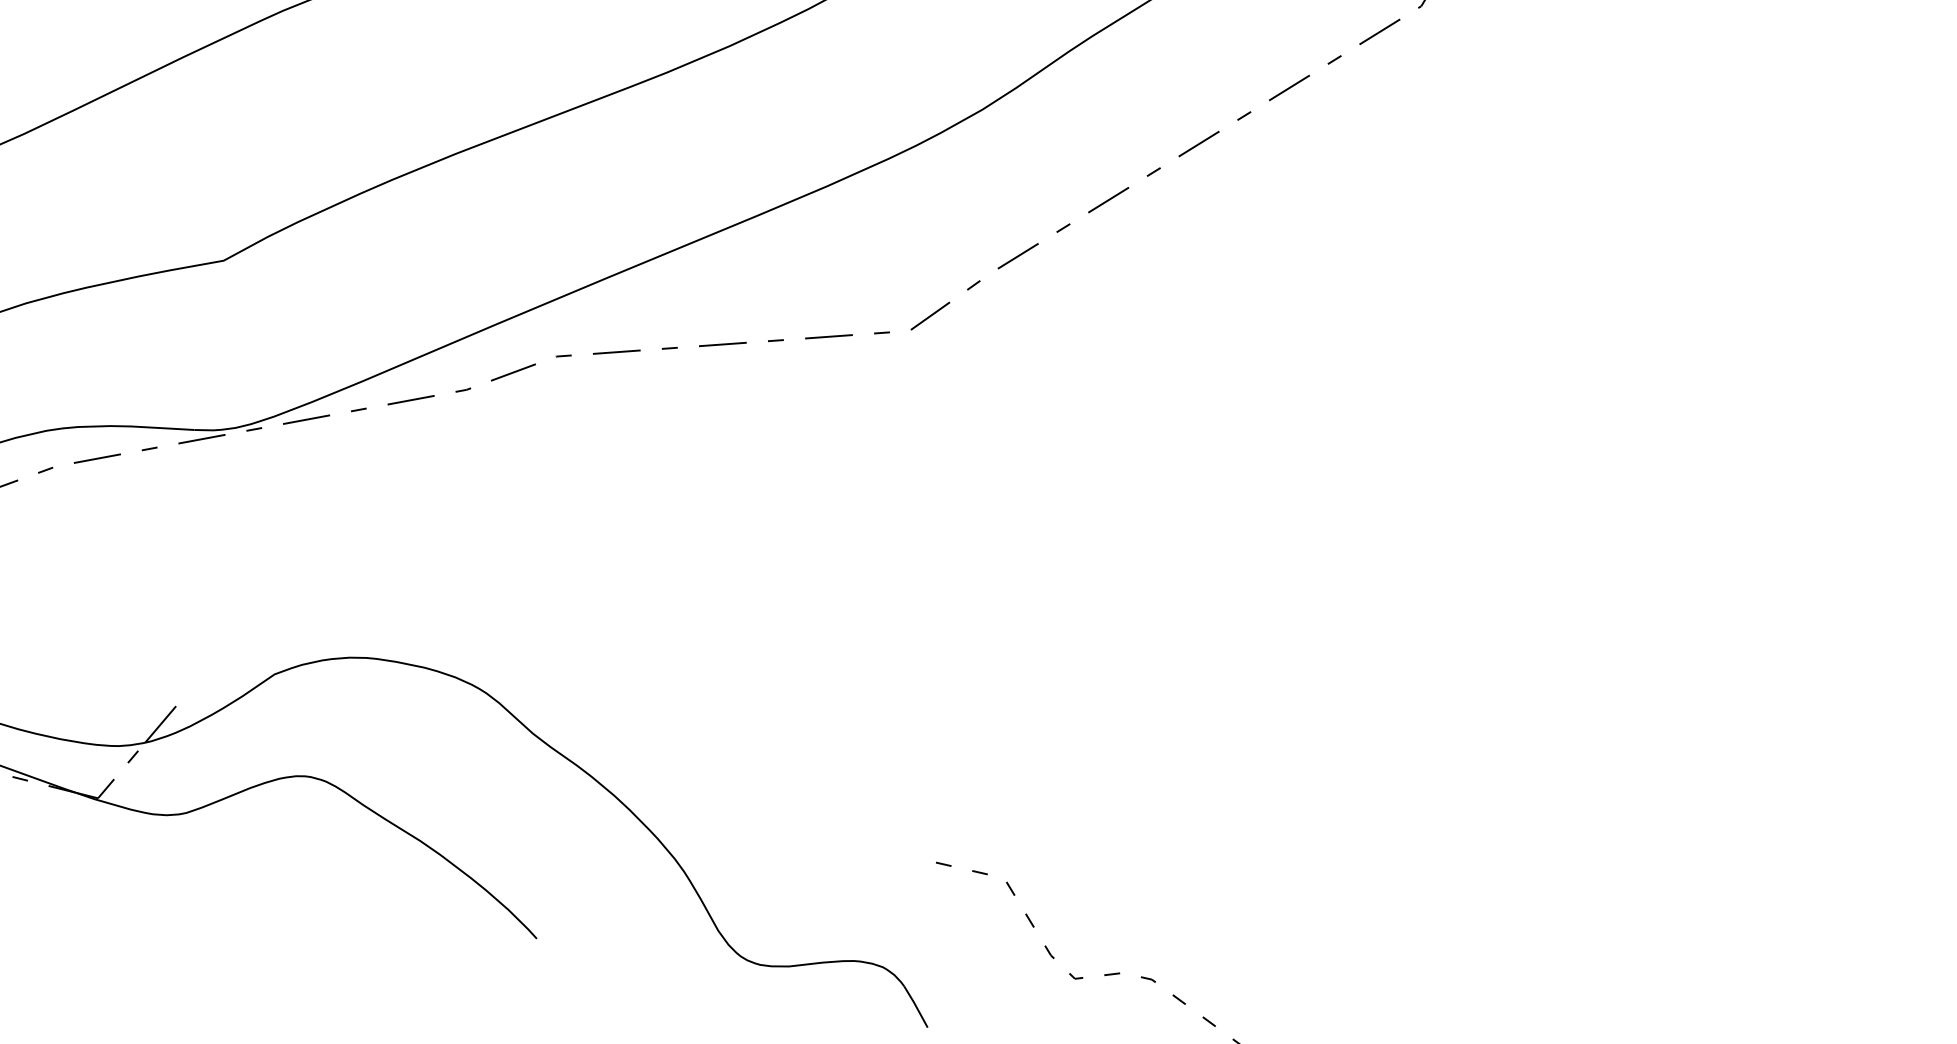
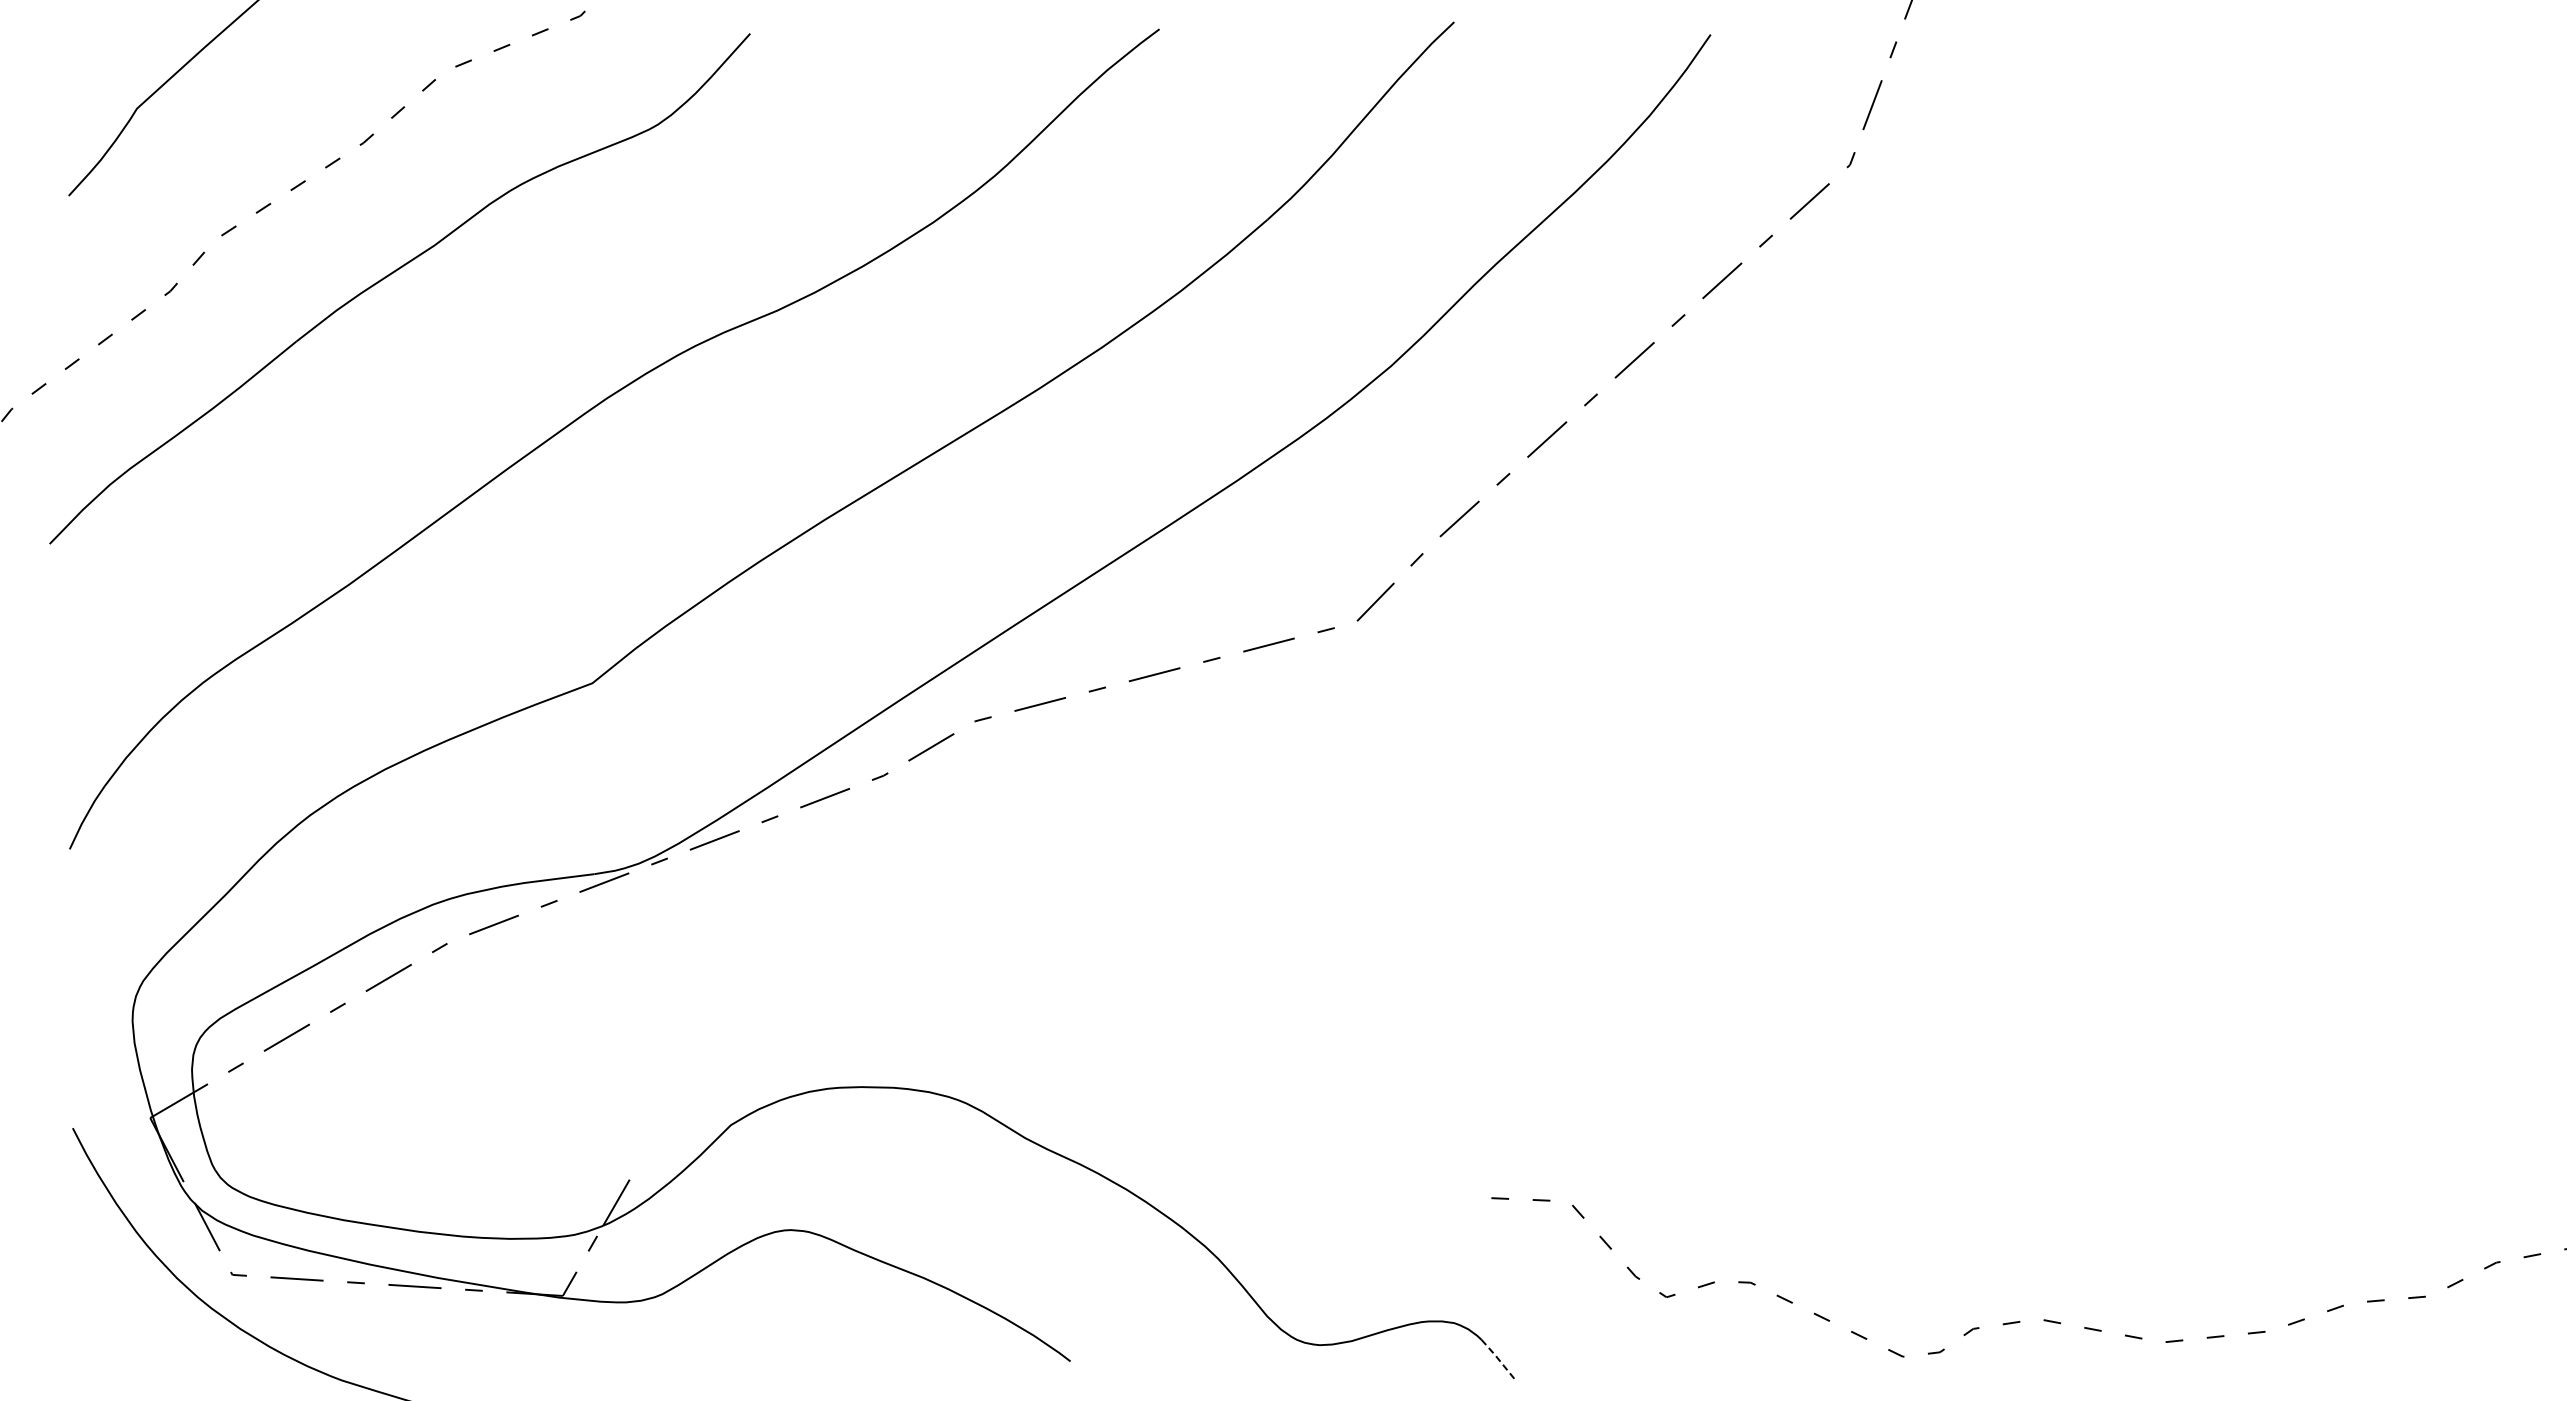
line: (916, 1006) -> (1498, 1359), solid -> dashed

